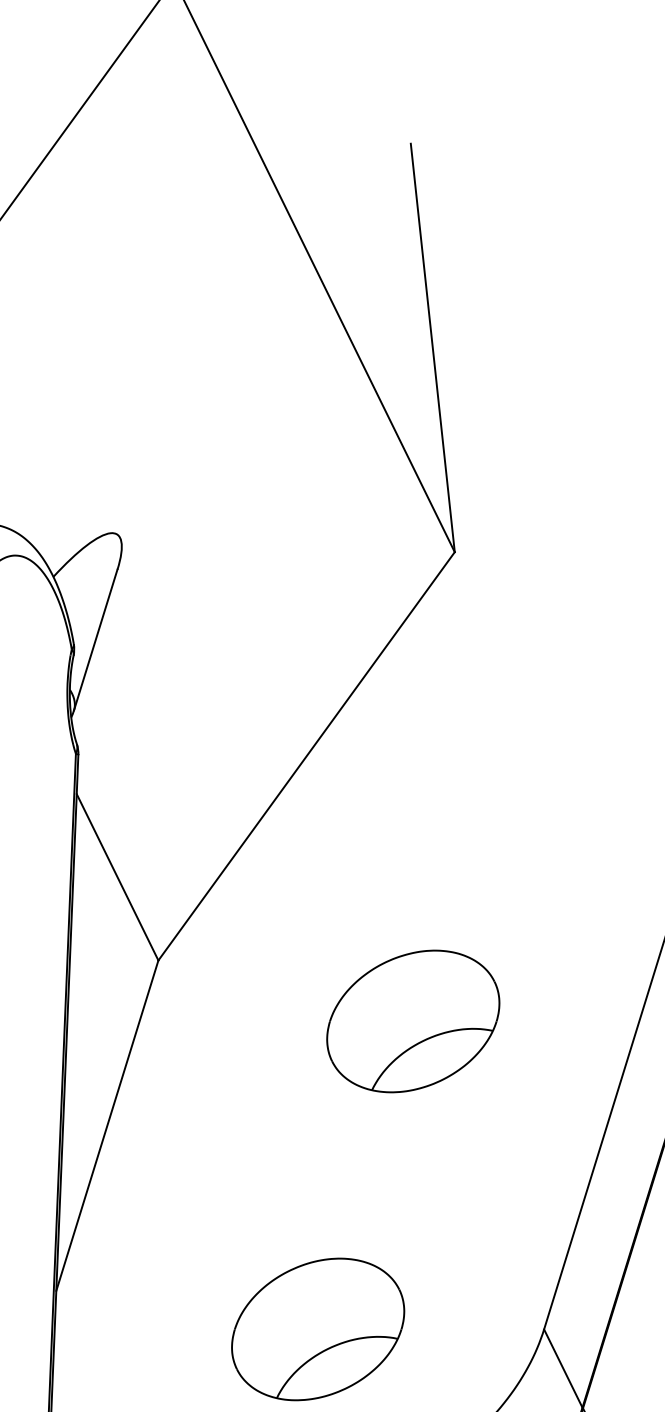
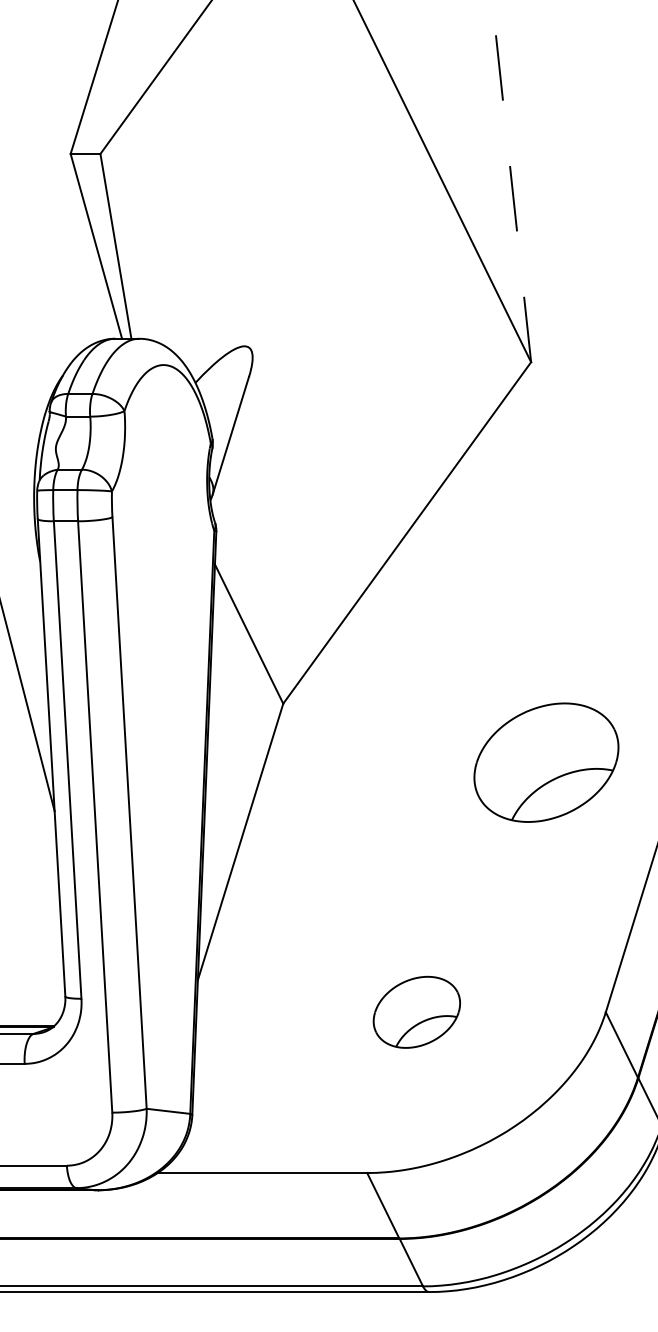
line: (432, 348) -> (512, 191), solid -> dashed
part: (413, 1021) -> (546, 762), moved
part: (317, 1329) -> (416, 1012), size x0.6

